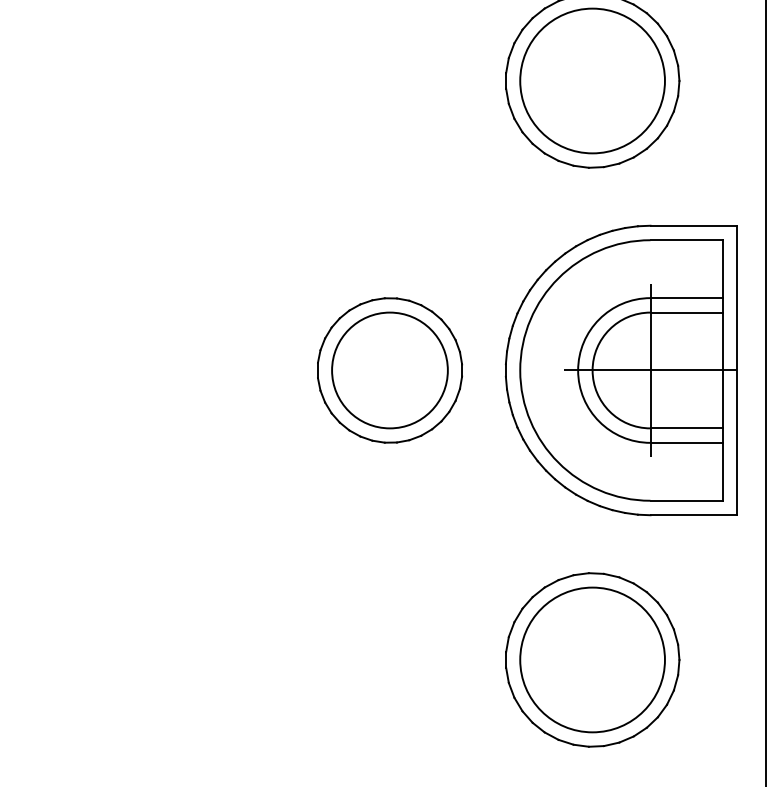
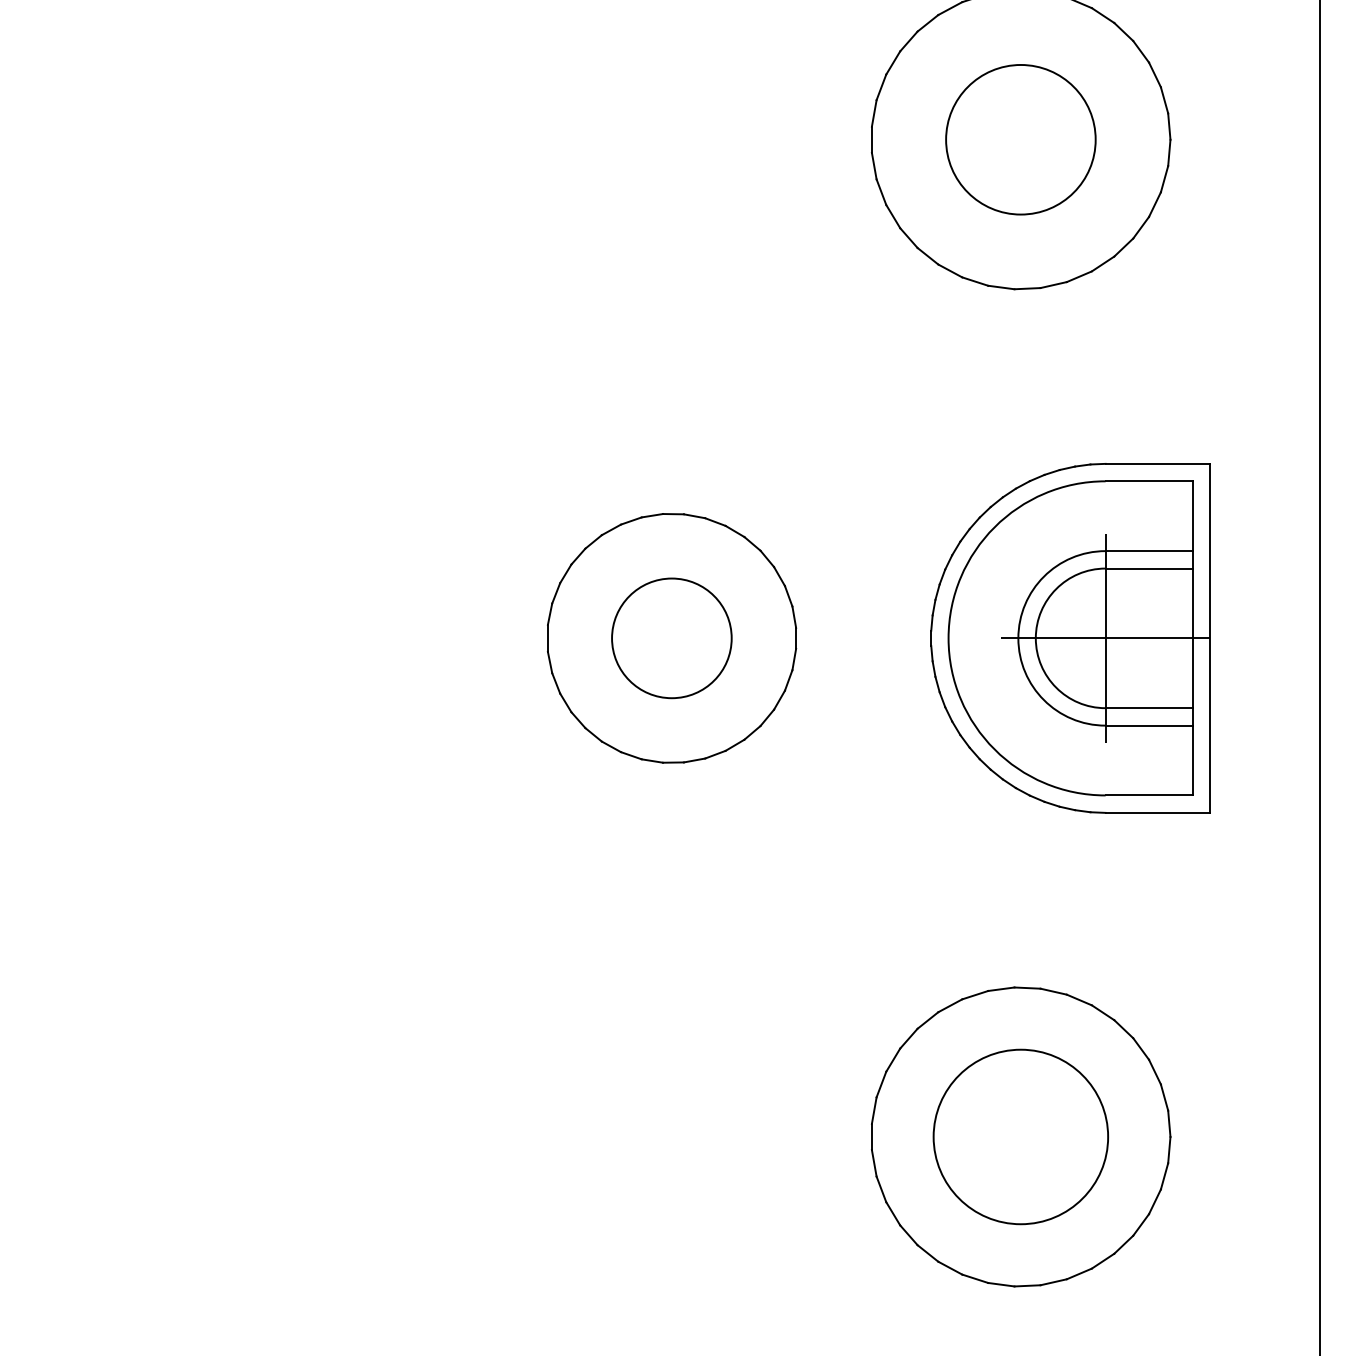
circle: (592, 80) -> (1020, 138), size x0.6
circle: (389, 370) -> (671, 638), size x0.6
part: (621, 370) -> (1070, 638), size x0.7
circle: (592, 659) -> (1020, 1136), size x0.7

